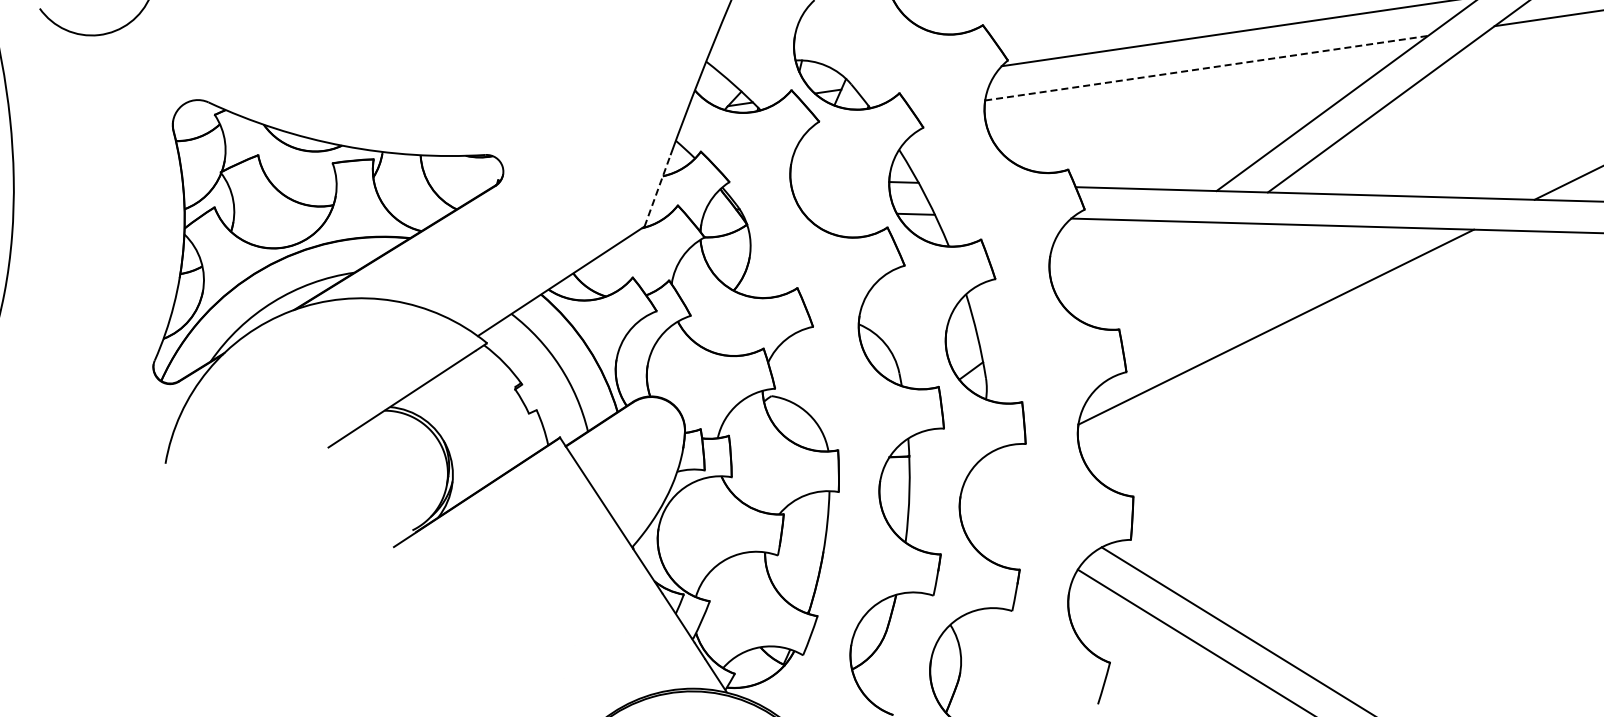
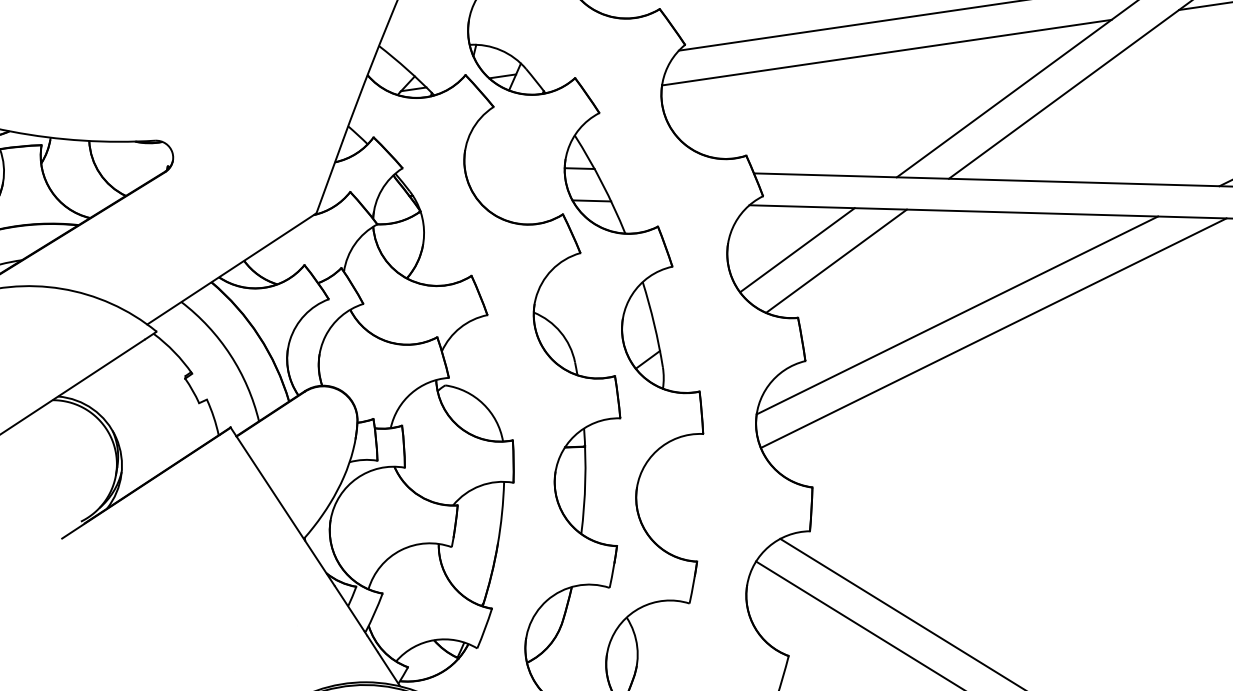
line: (1206, 68) -> (886, 52), dashed -> solid
line: (657, 190) -> (329, 176), dashed -> solid
line: (1118, 262) -> (797, 249), added
line: (1156, 273) -> (835, 260), added
line: (1311, 344) -> (993, 333), added

